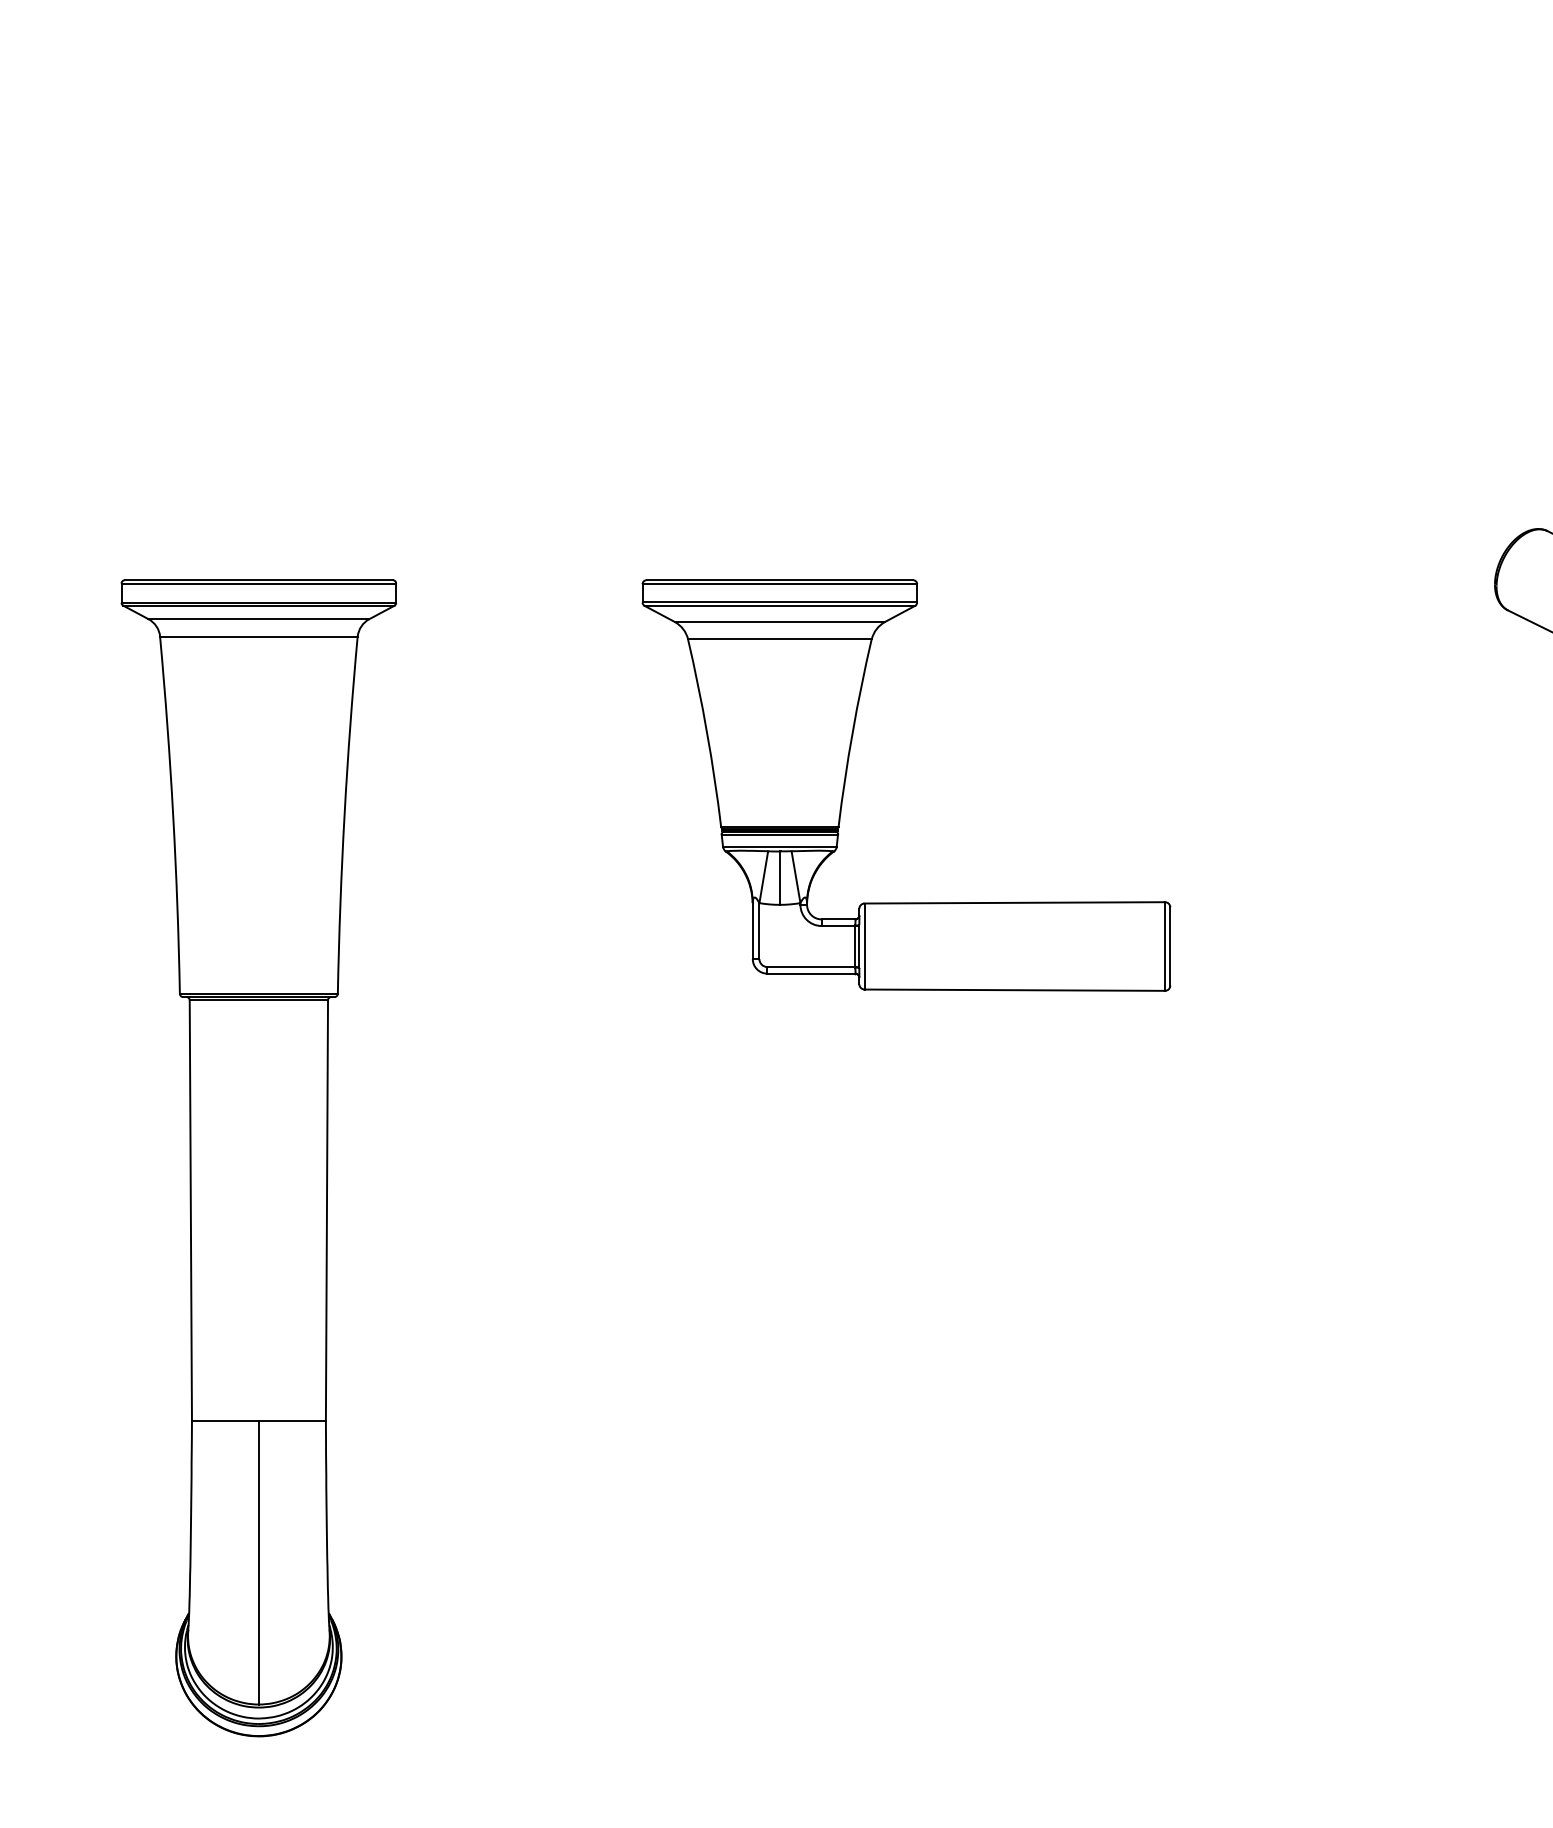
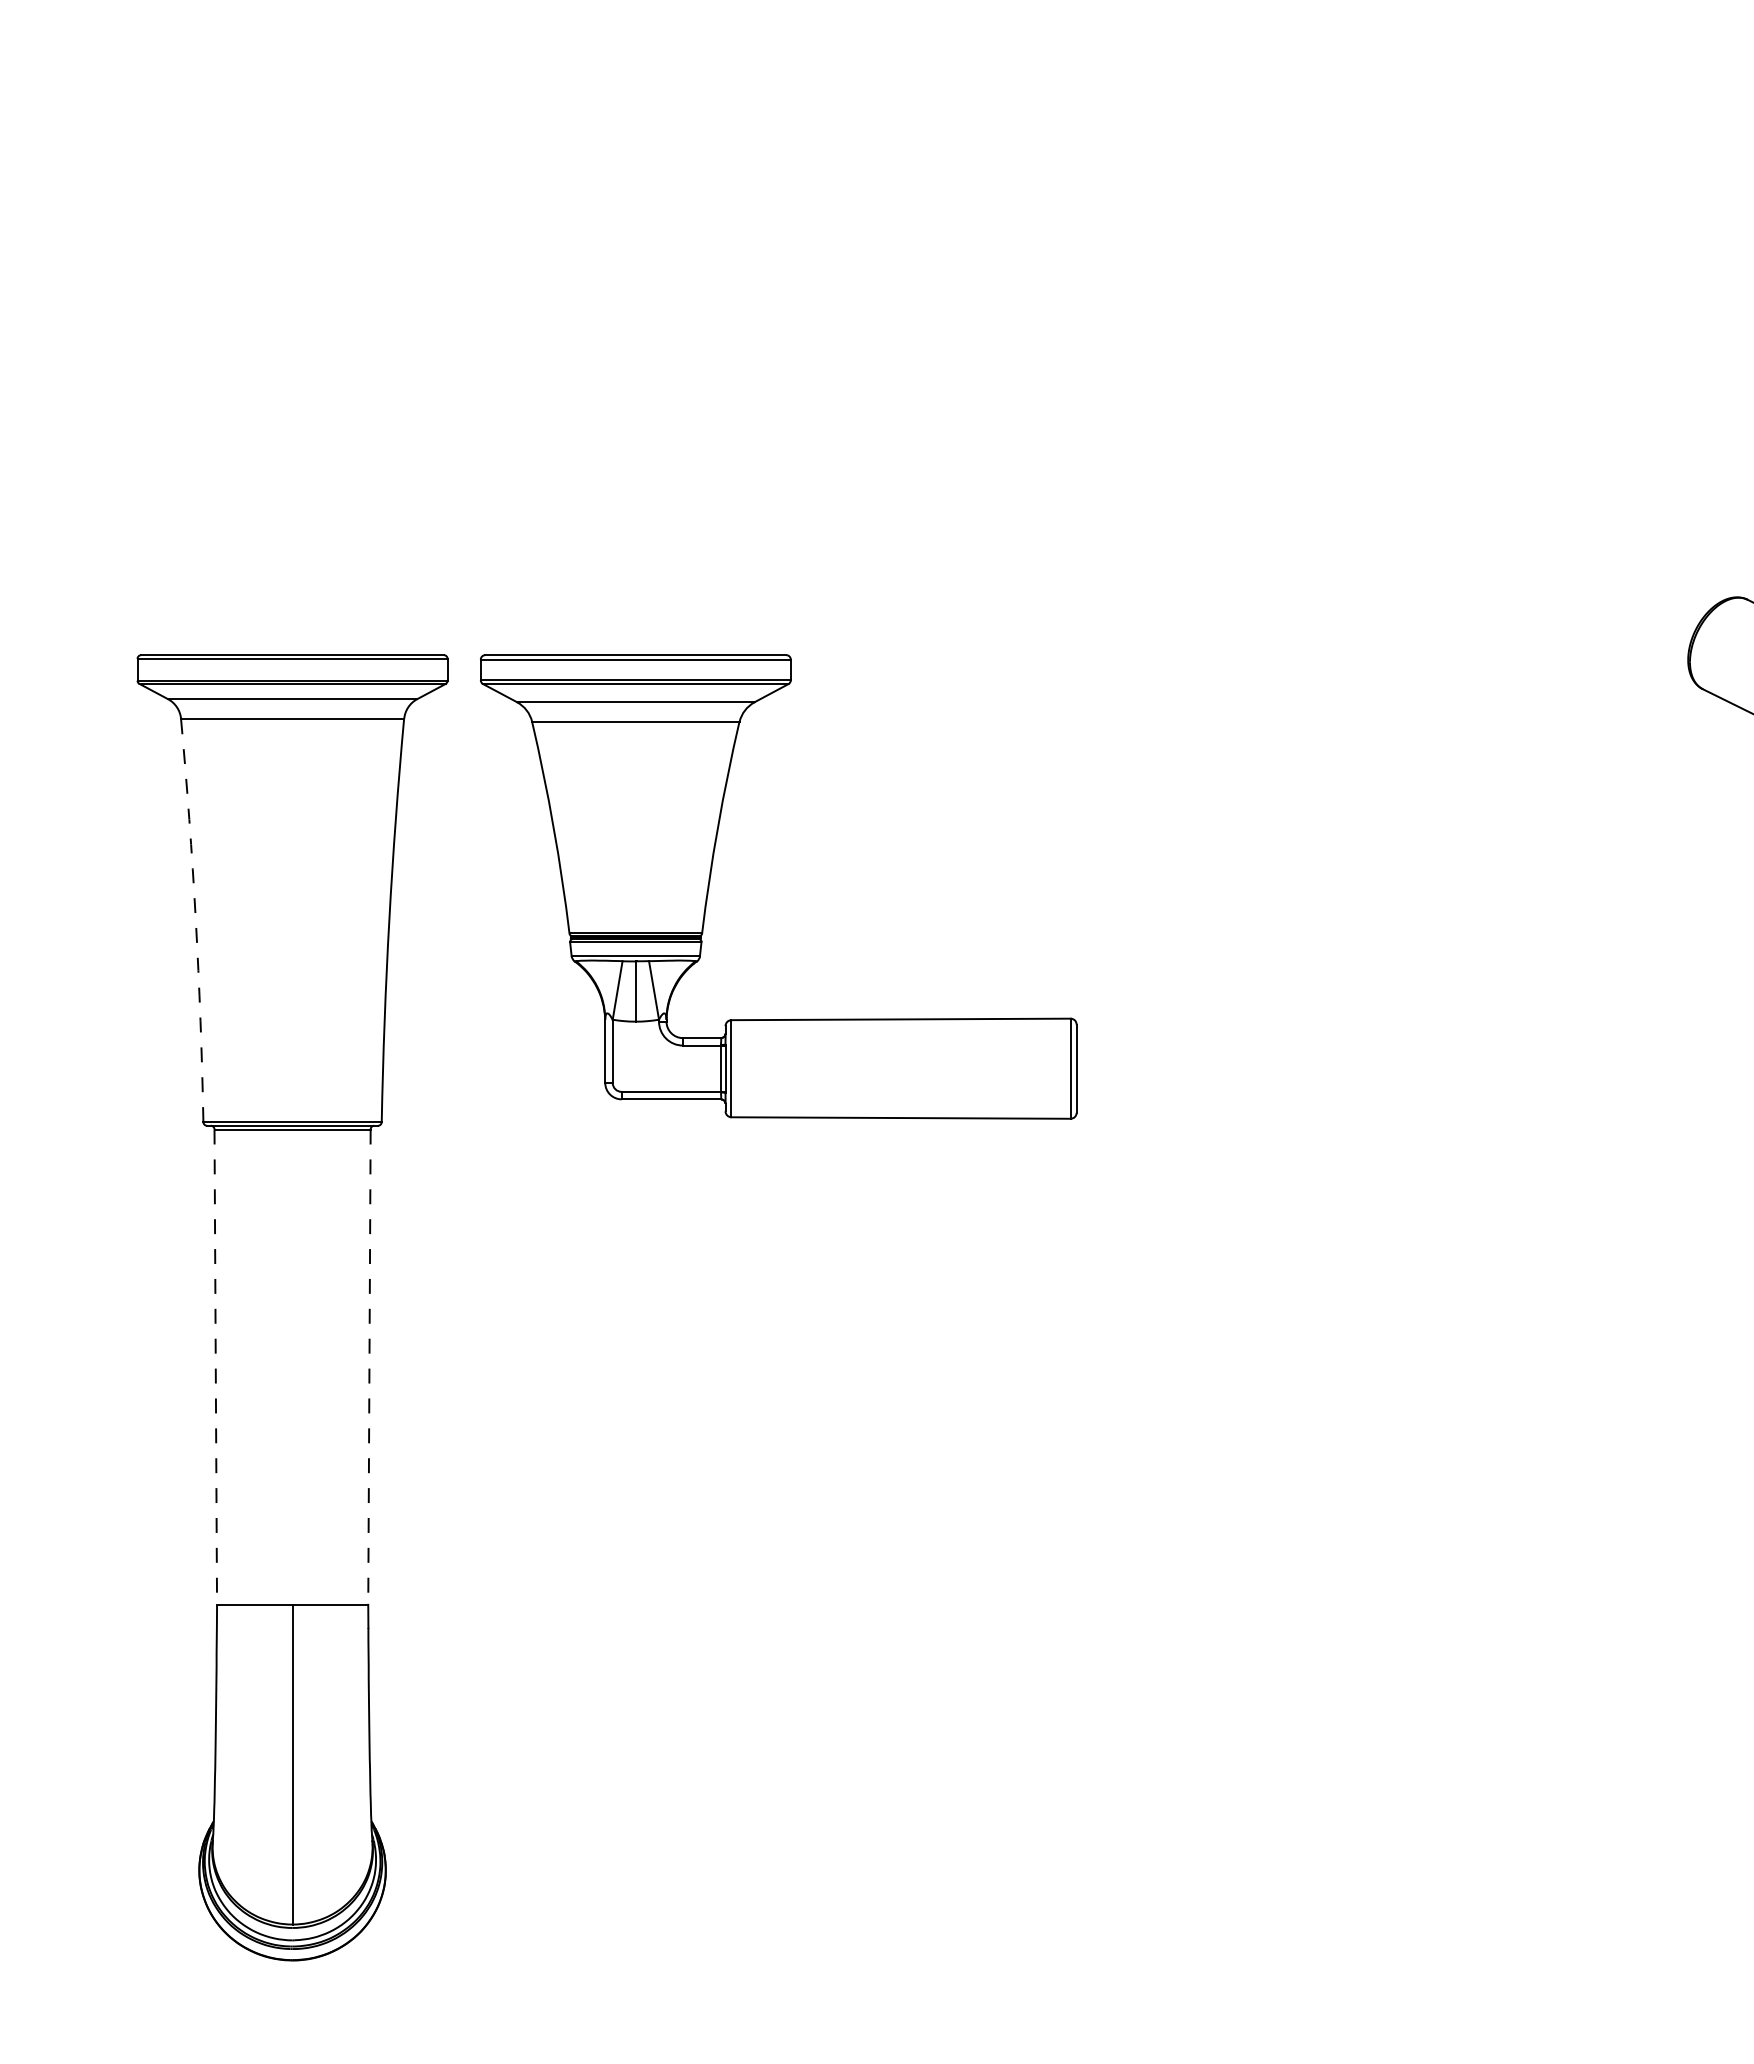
part: (846, 775) -> (711, 875), moved
arc: (172, 815) -> (195, 920), solid -> dashed
line: (190, 1211) -> (215, 1367), solid -> dashed
line: (327, 1211) -> (369, 1367), solid -> dashed

